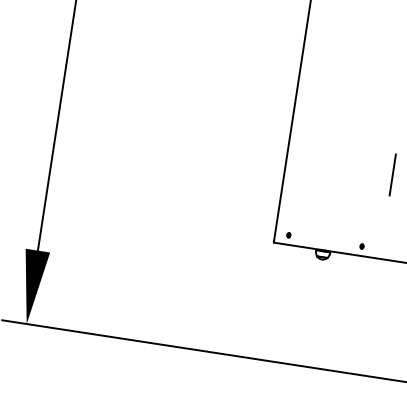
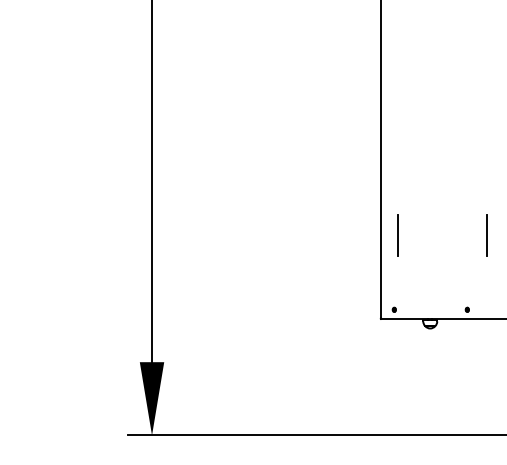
line: (303, 161) -> (397, 235), added

